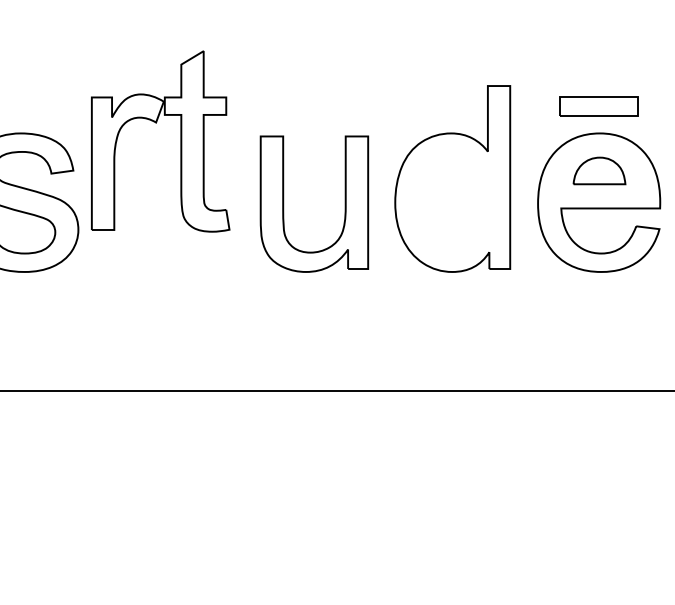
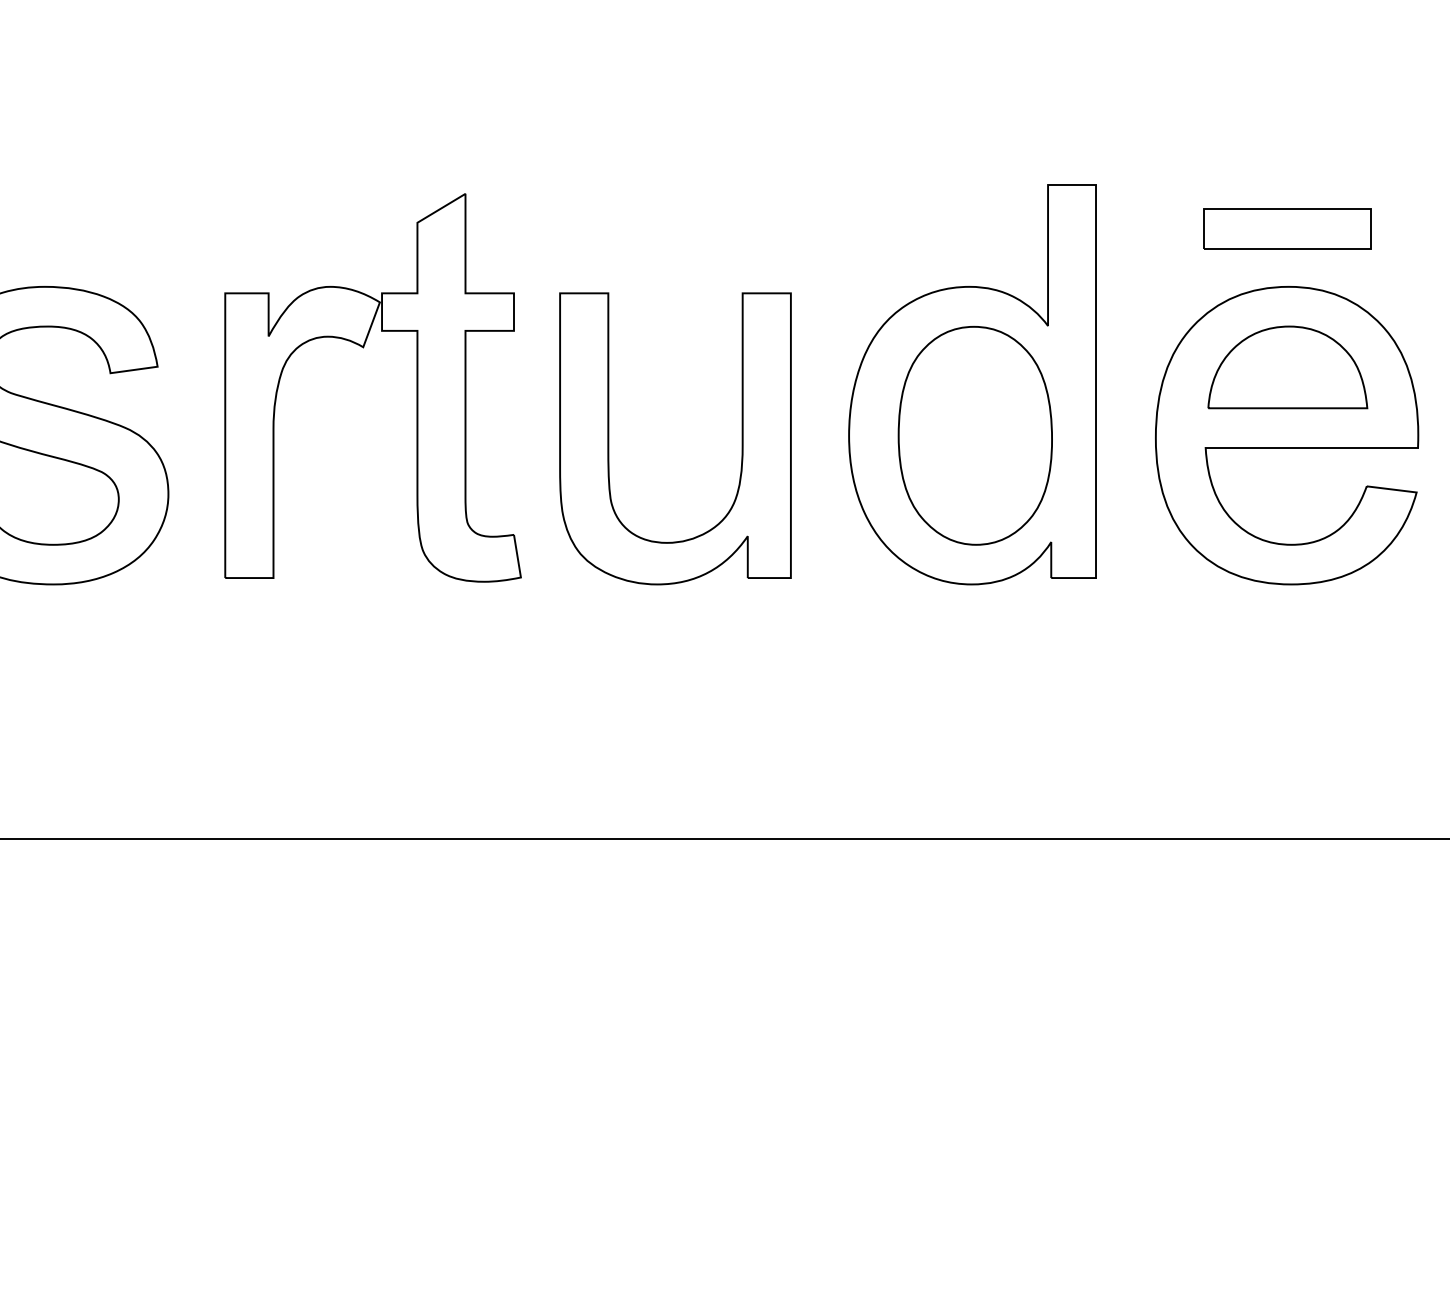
part: (156, 123) -> (364, 349), moved
part: (599, 170) -> (1287, 366), size x1.43
part: (453, 202) -> (974, 435), added

